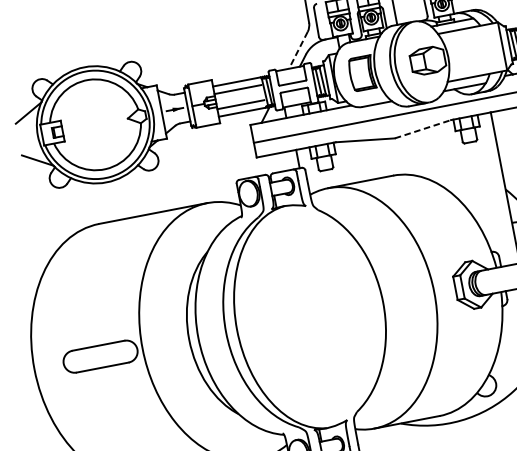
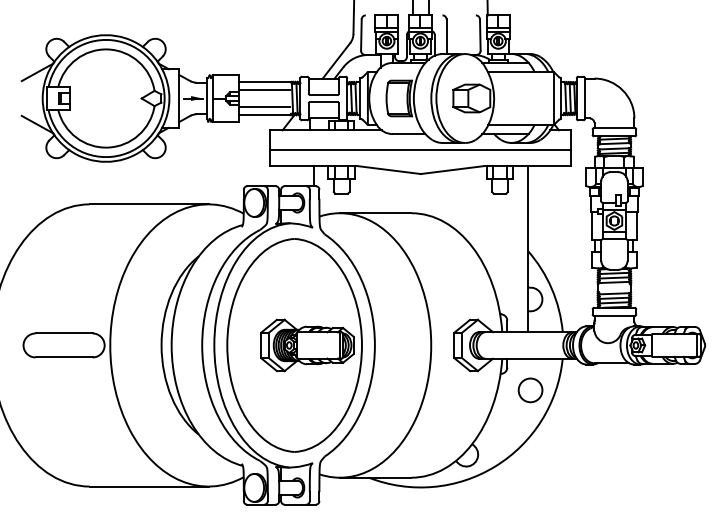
line: (298, 50) -> (336, 61), dashed -> solid
line: (423, 129) -> (452, 170), dashed -> solid
part: (310, 316) -> (294, 345), added

